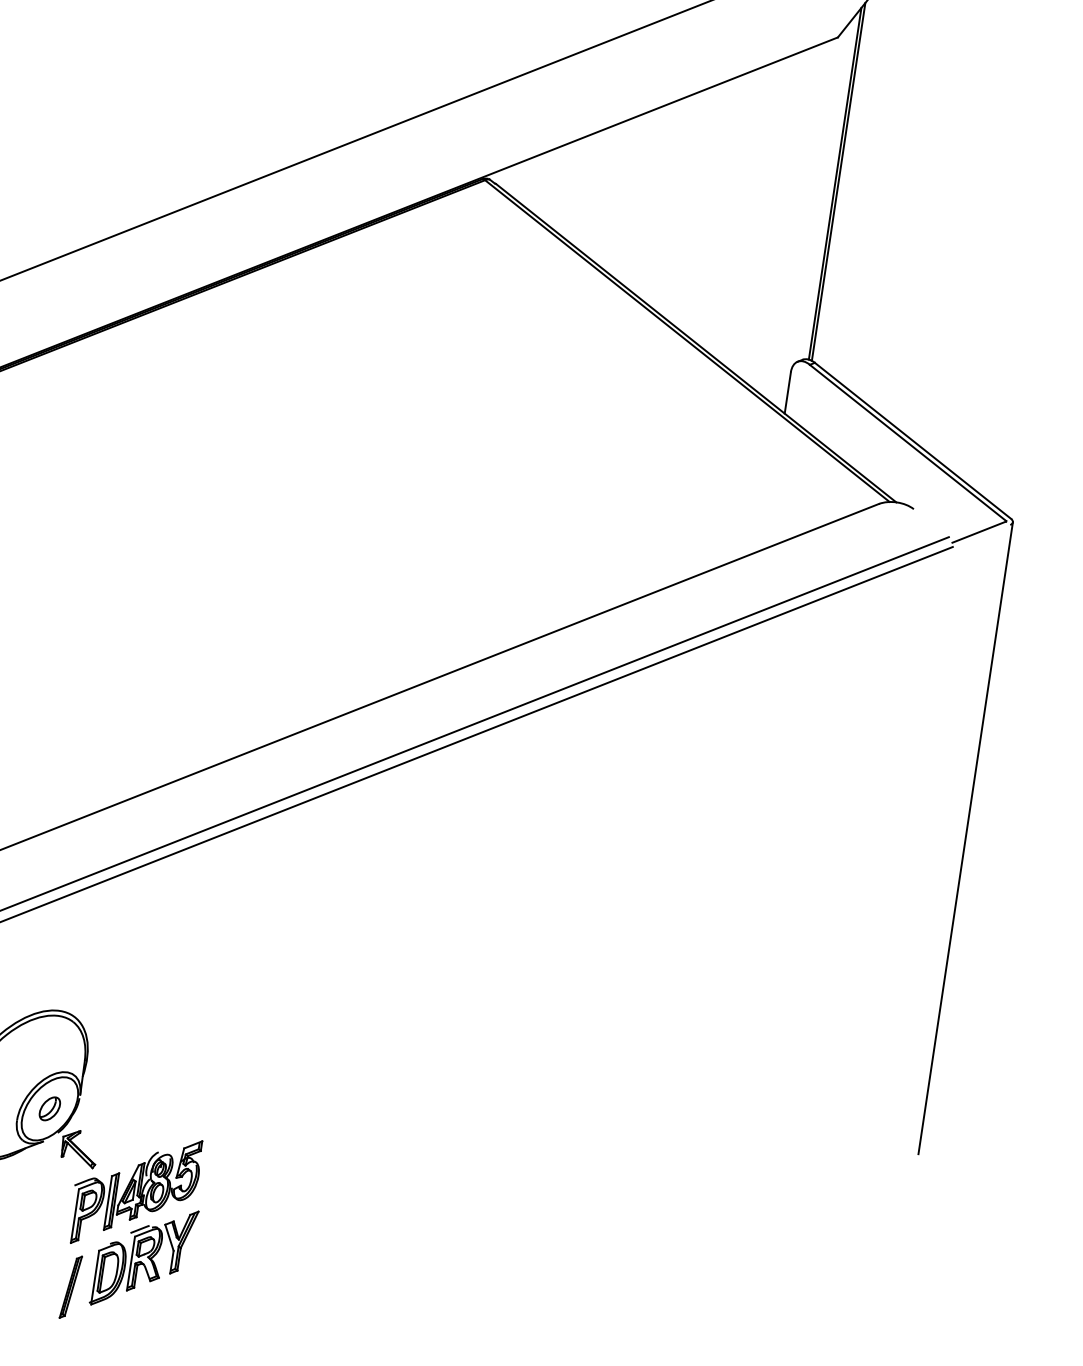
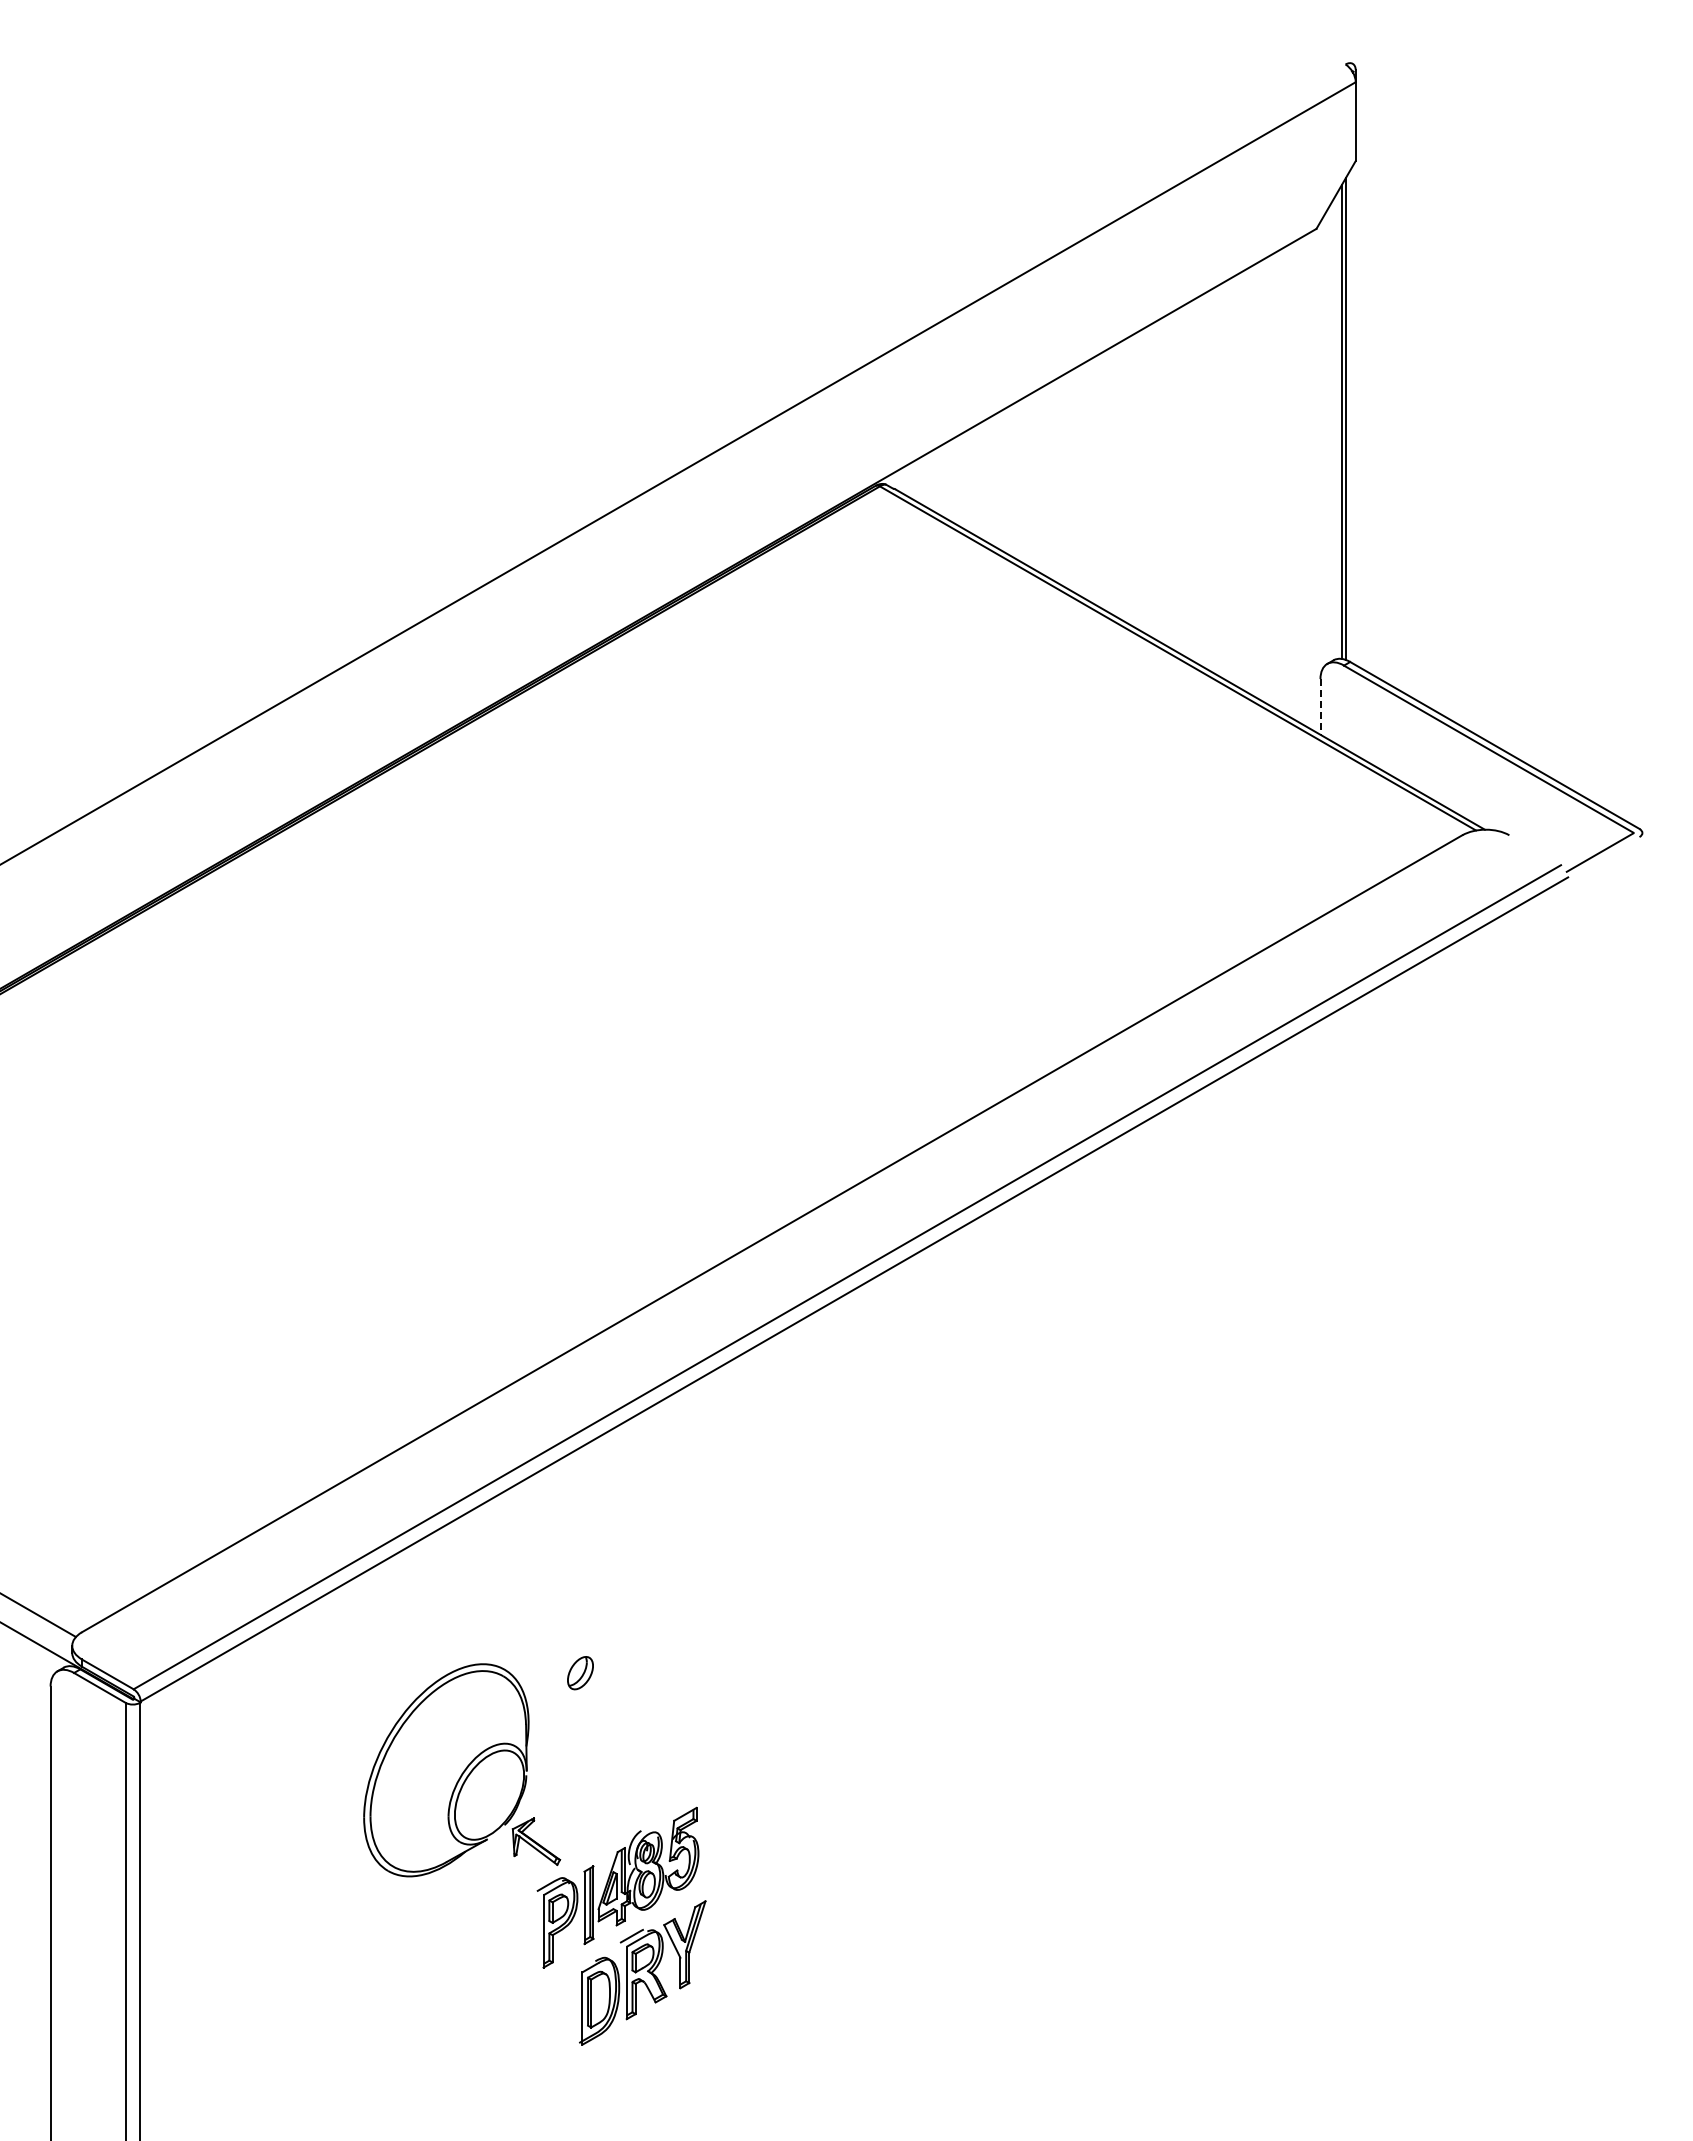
line: (787, 392) -> (1320, 706), solid -> dashed
line: (965, 838) -> (1642, 1258), removed
part: (49, 1109) -> (580, 1673), moved
part: (70, 1286) -> (551, 2025), removed

